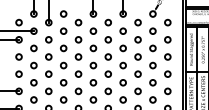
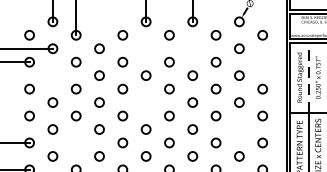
circle: (63, 13) -> (99, 20), removed
circle: (93, 30) -> (146, 47), removed
circle: (122, 30) -> (191, 47), removed
circle: (167, 39) -> (262, 61), removed
circle: (33, 48) -> (52, 75), removed
line: (197, 49) -> (309, 77), solid -> dashed
circle: (93, 65) -> (146, 102), removed
circle: (152, 82) -> (238, 129), removed
circle: (48, 91) -> (75, 143), removed

